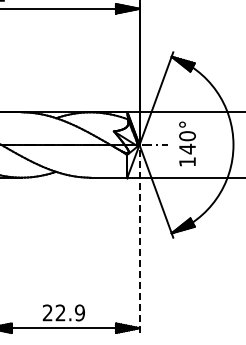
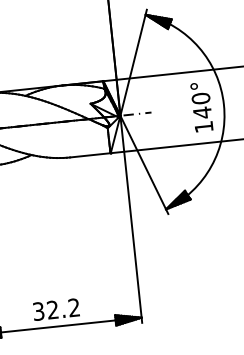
text: (187, 143) -> (201, 106), moved
line: (139, 238) -> (131, 218), dashed -> solid
text: (63, 312) -> (56, 309), 22.9 -> 32.2

